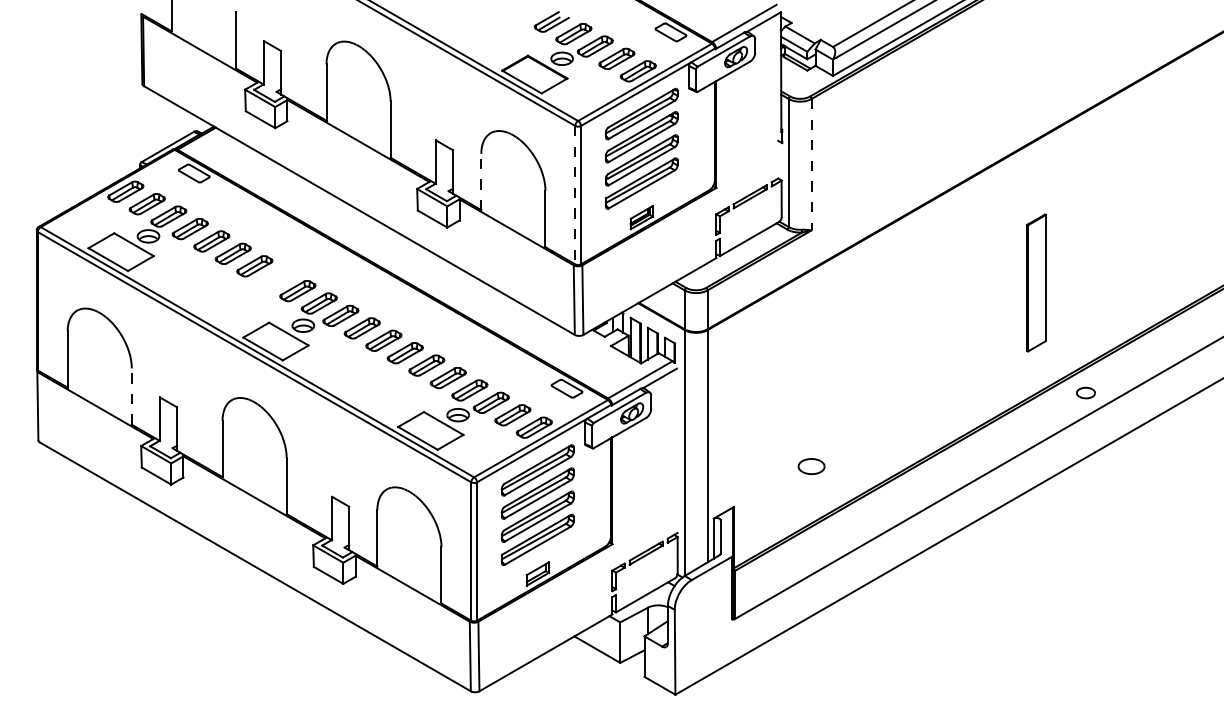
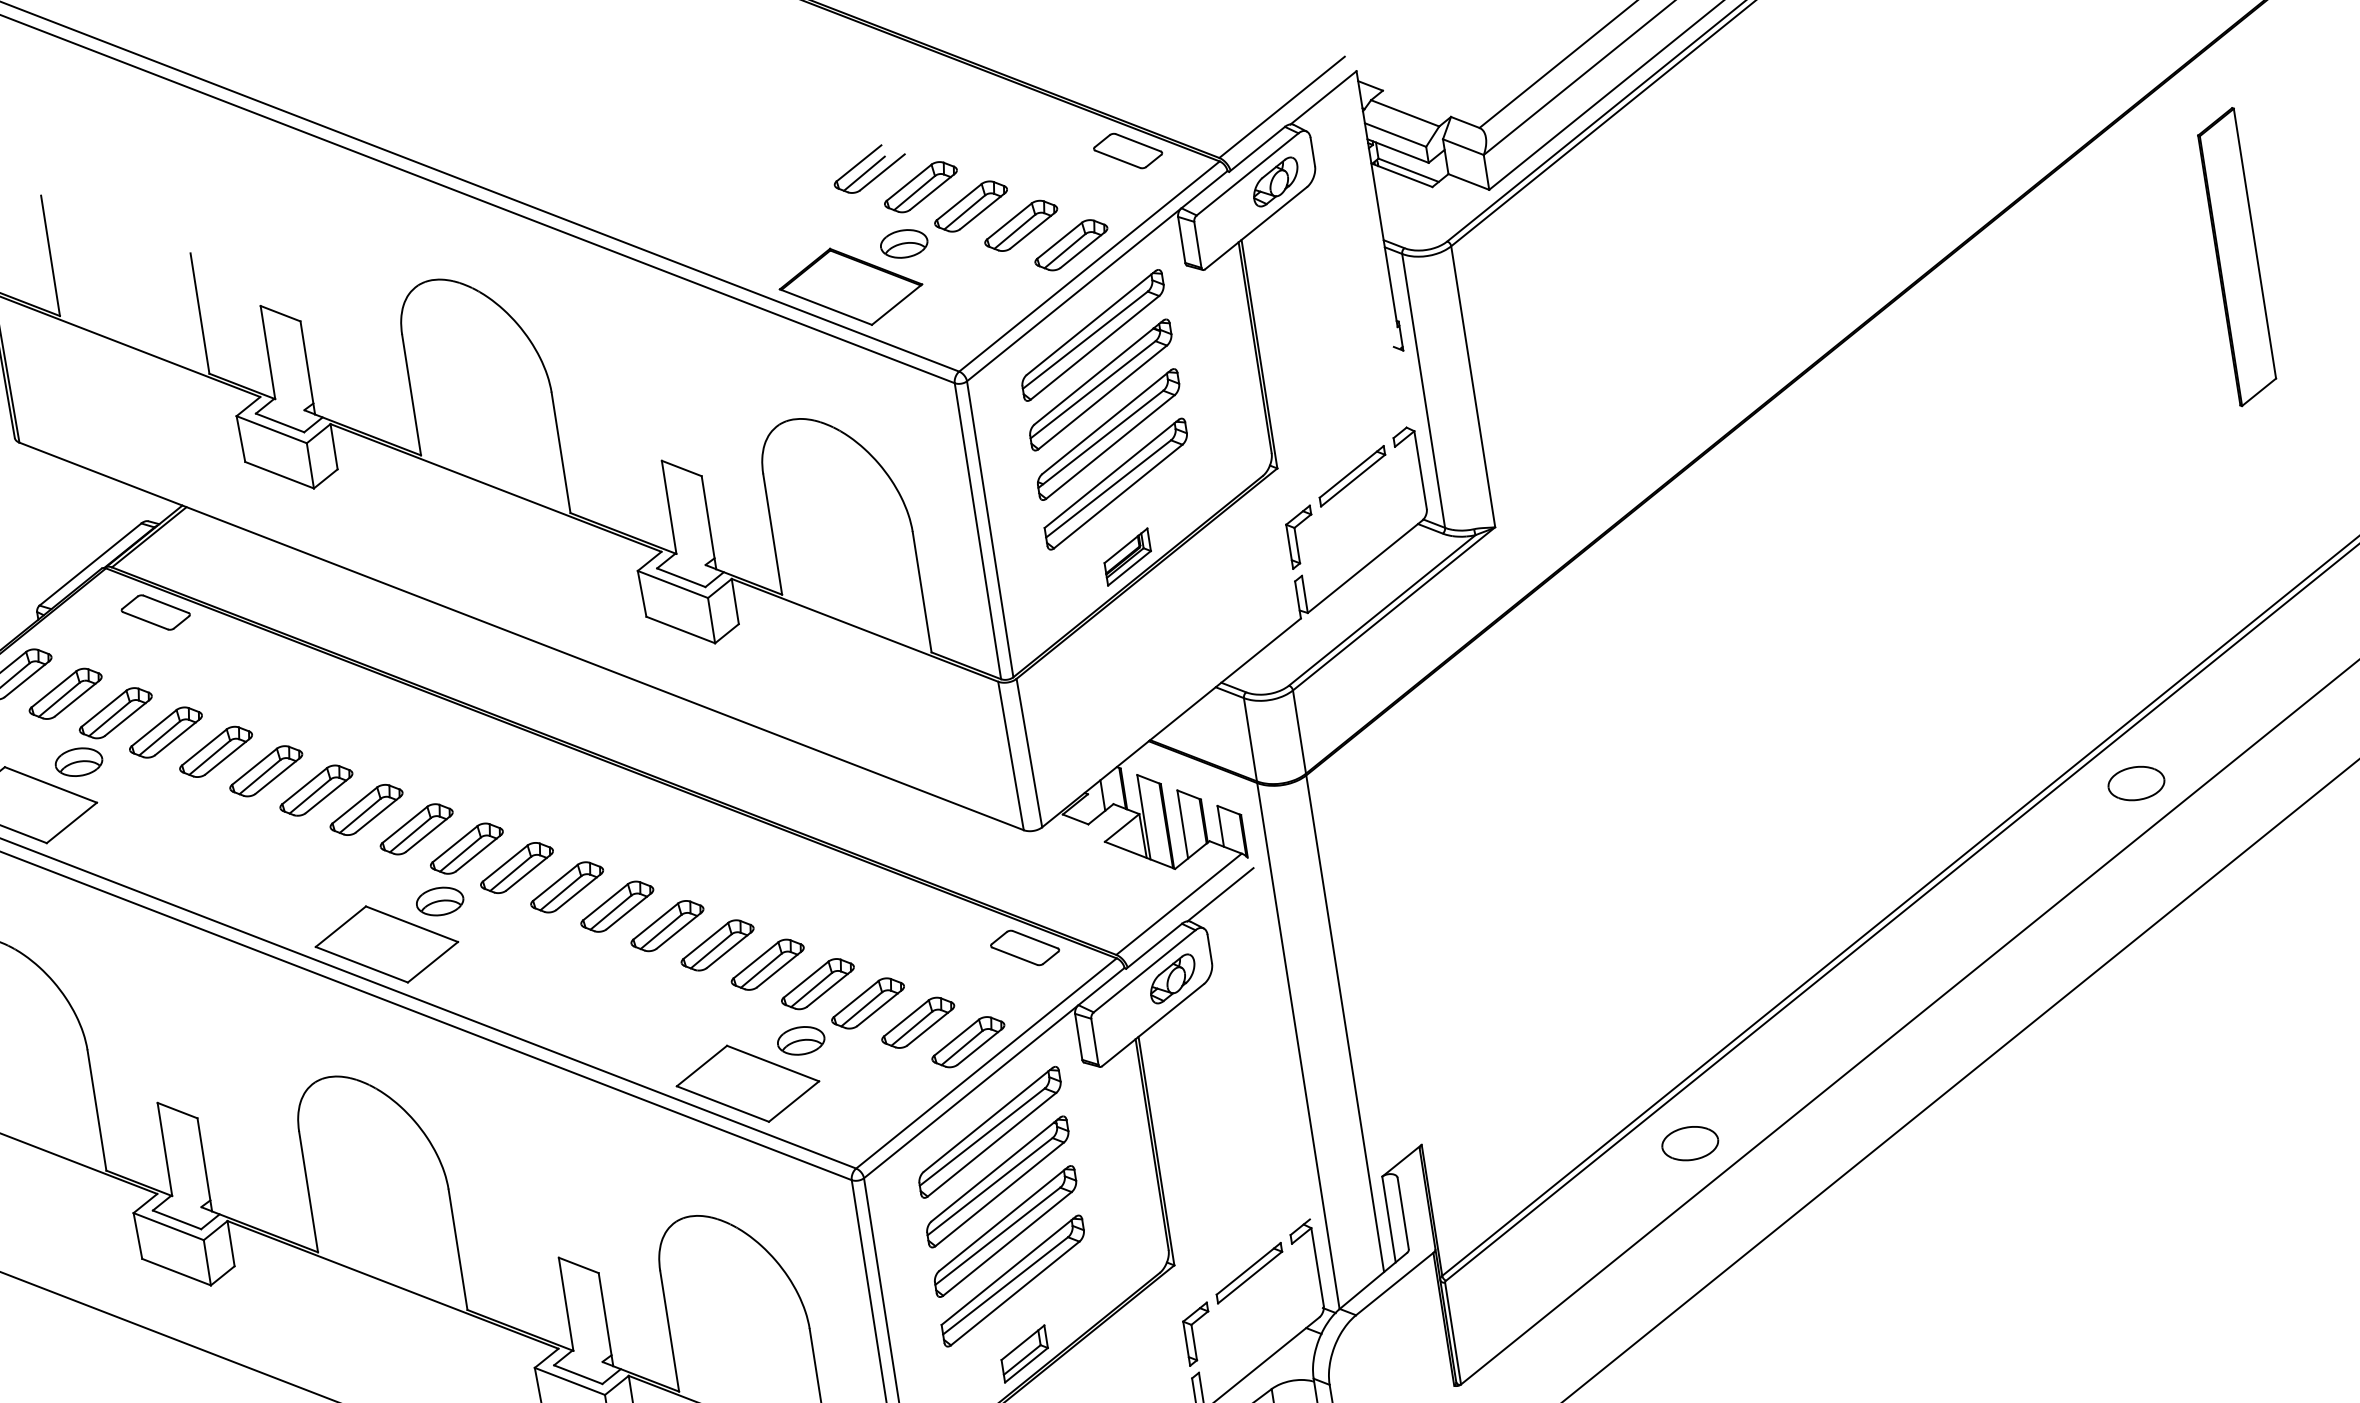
line: (811, 164) -> (1472, 386), dashed -> solid
line: (481, 181) -> (772, 533), dashed -> solid
line: (575, 195) -> (978, 531), dashed -> solid
part: (275, 278) -> (364, 809), added
part: (1036, 282) -> (2236, 255), moved
part: (1085, 392) -> (2135, 782), size x1.43
line: (131, 396) -> (96, 1110), dashed -> solid
part: (811, 466) -> (1690, 1143), moved

